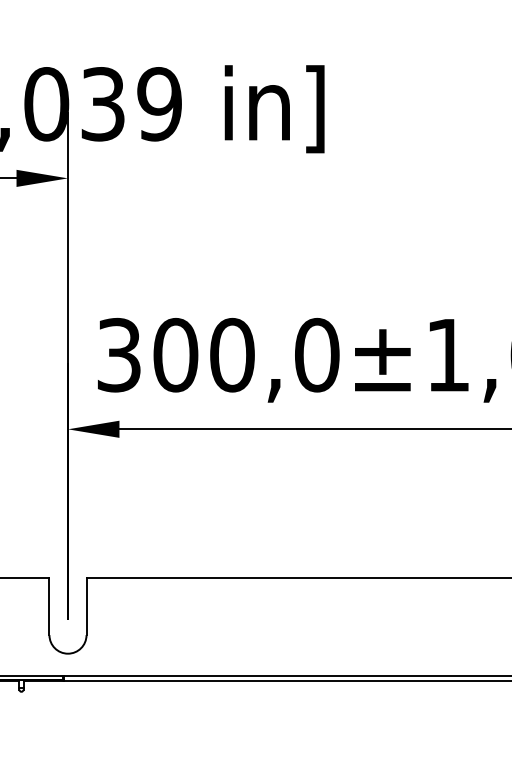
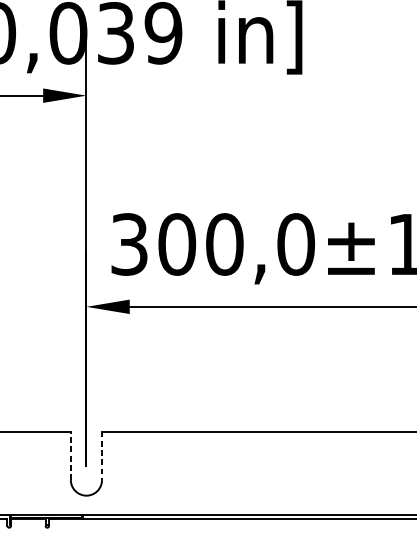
line: (49, 606) -> (70, 455), solid -> dashed
line: (86, 606) -> (102, 455), solid -> dashed

